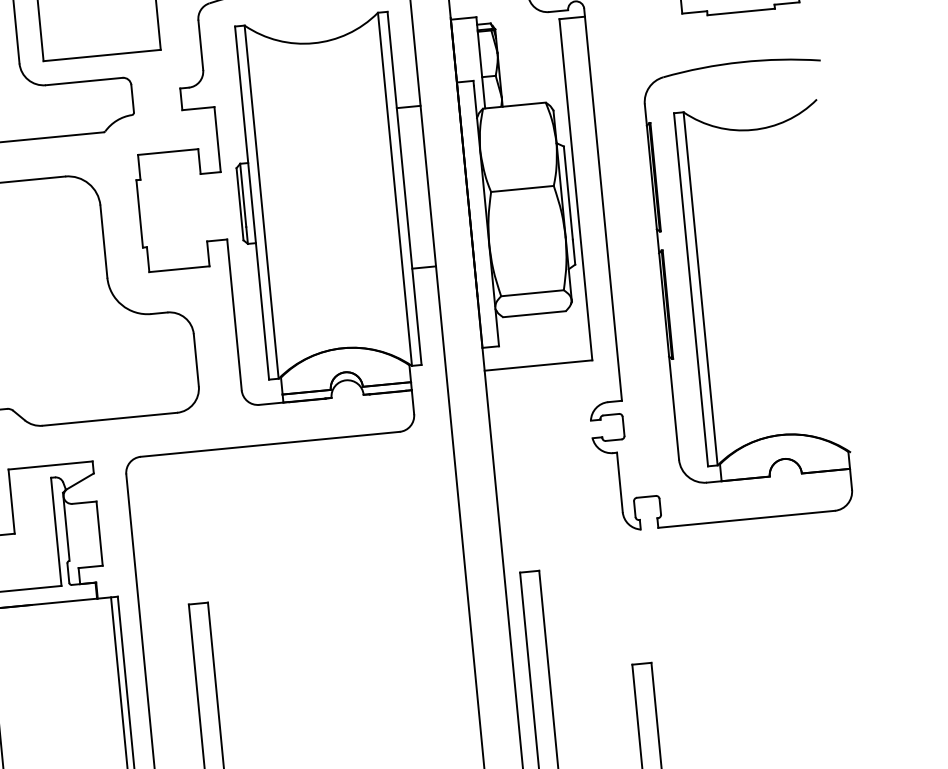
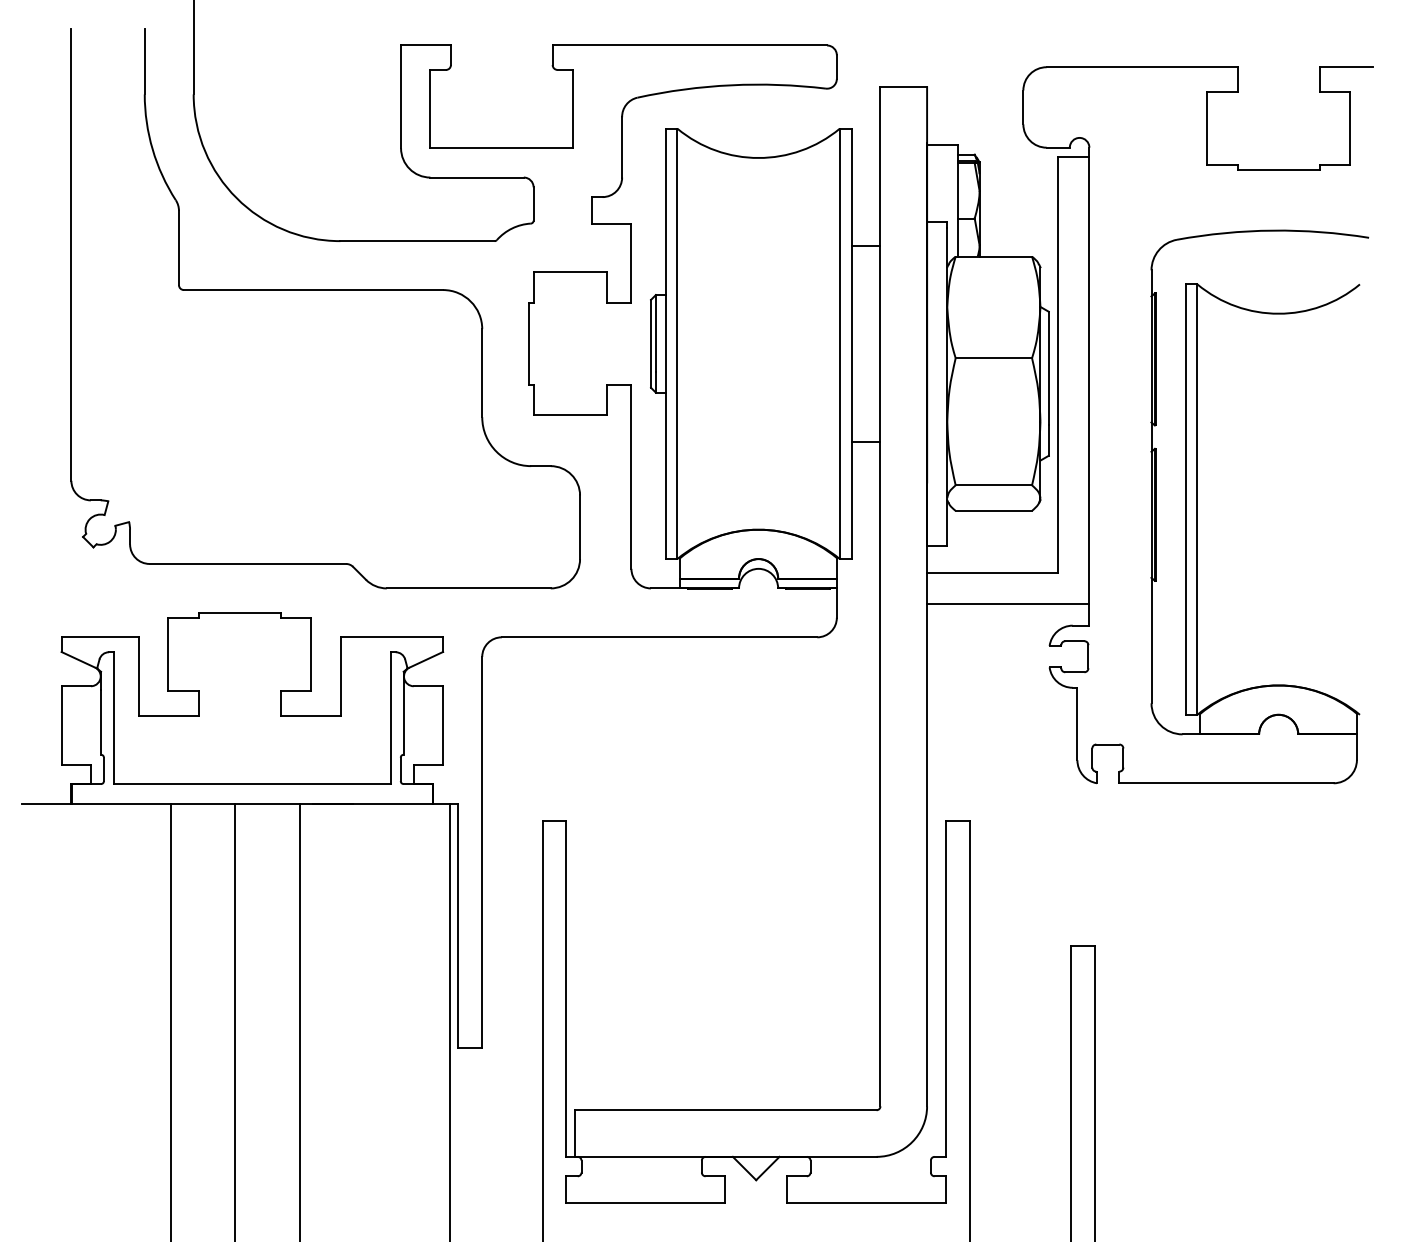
line: (553, 389) -> (1008, 604), added

